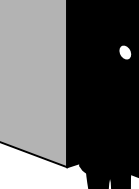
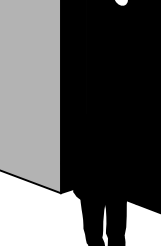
fill: (124, 52) -> (120, 74), added

